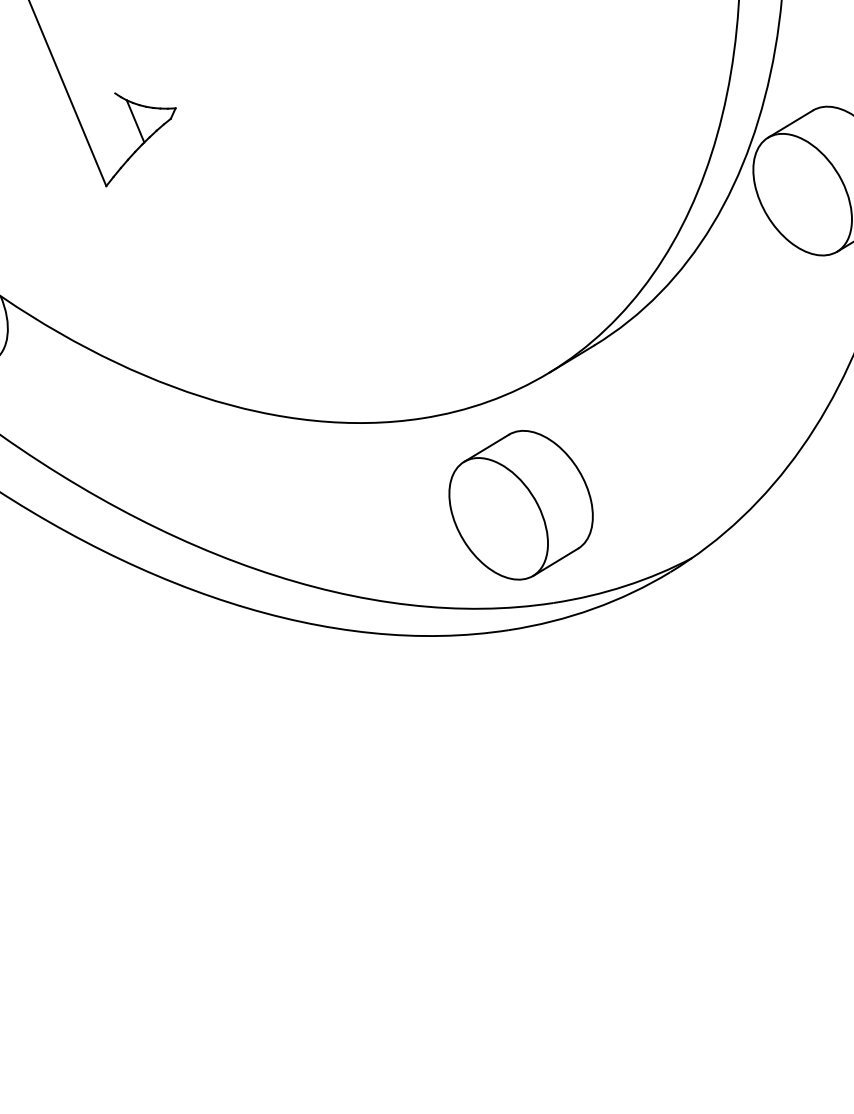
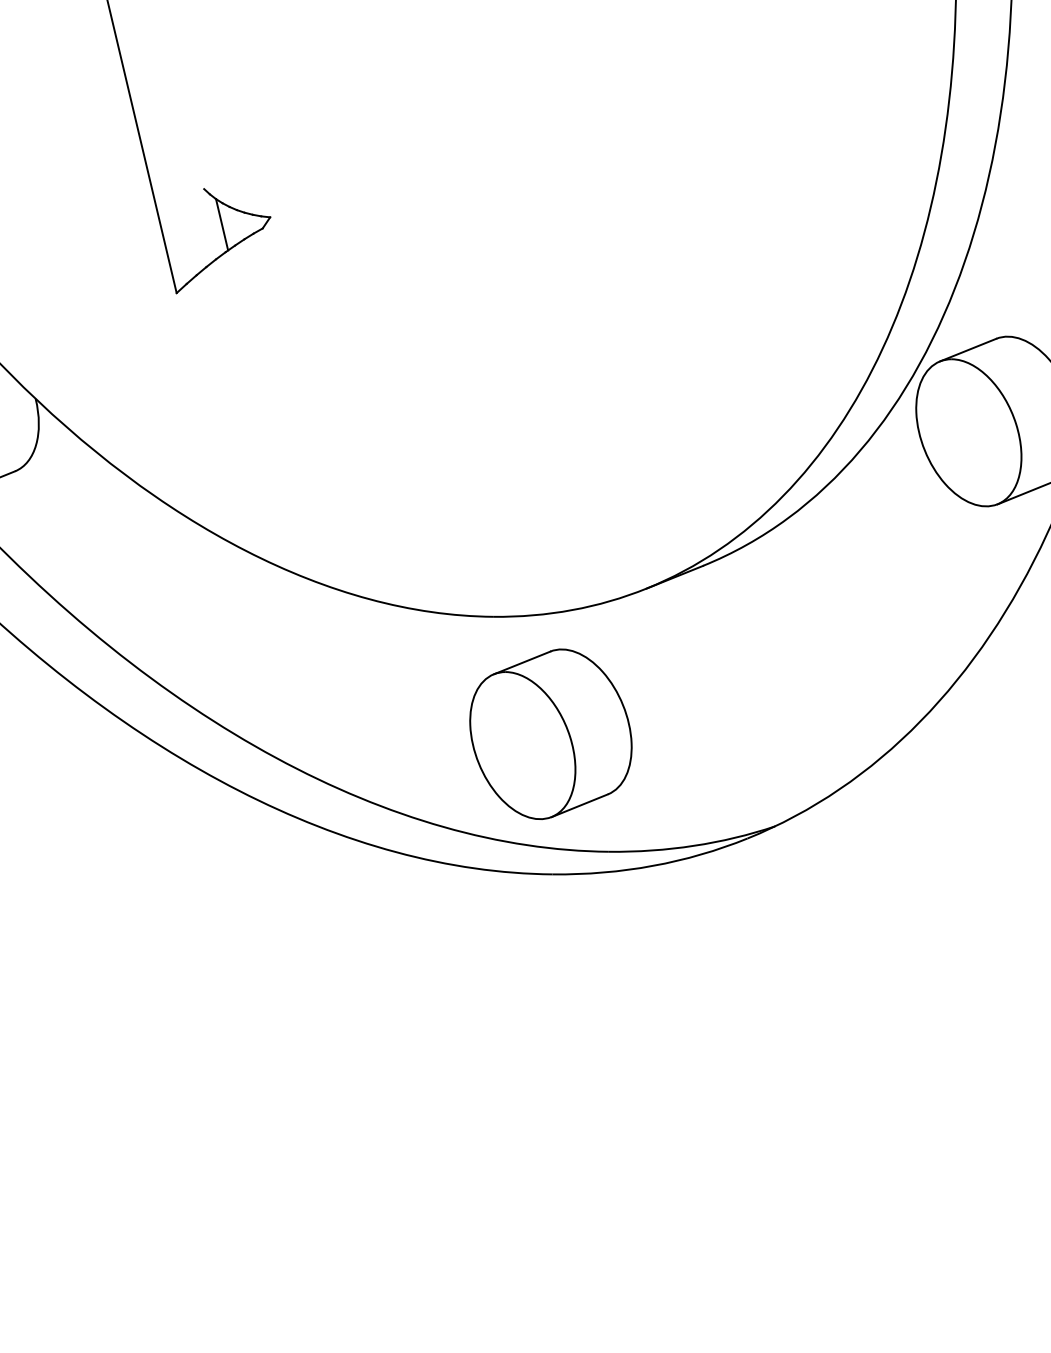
part: (520, 504) -> (550, 733), moved

